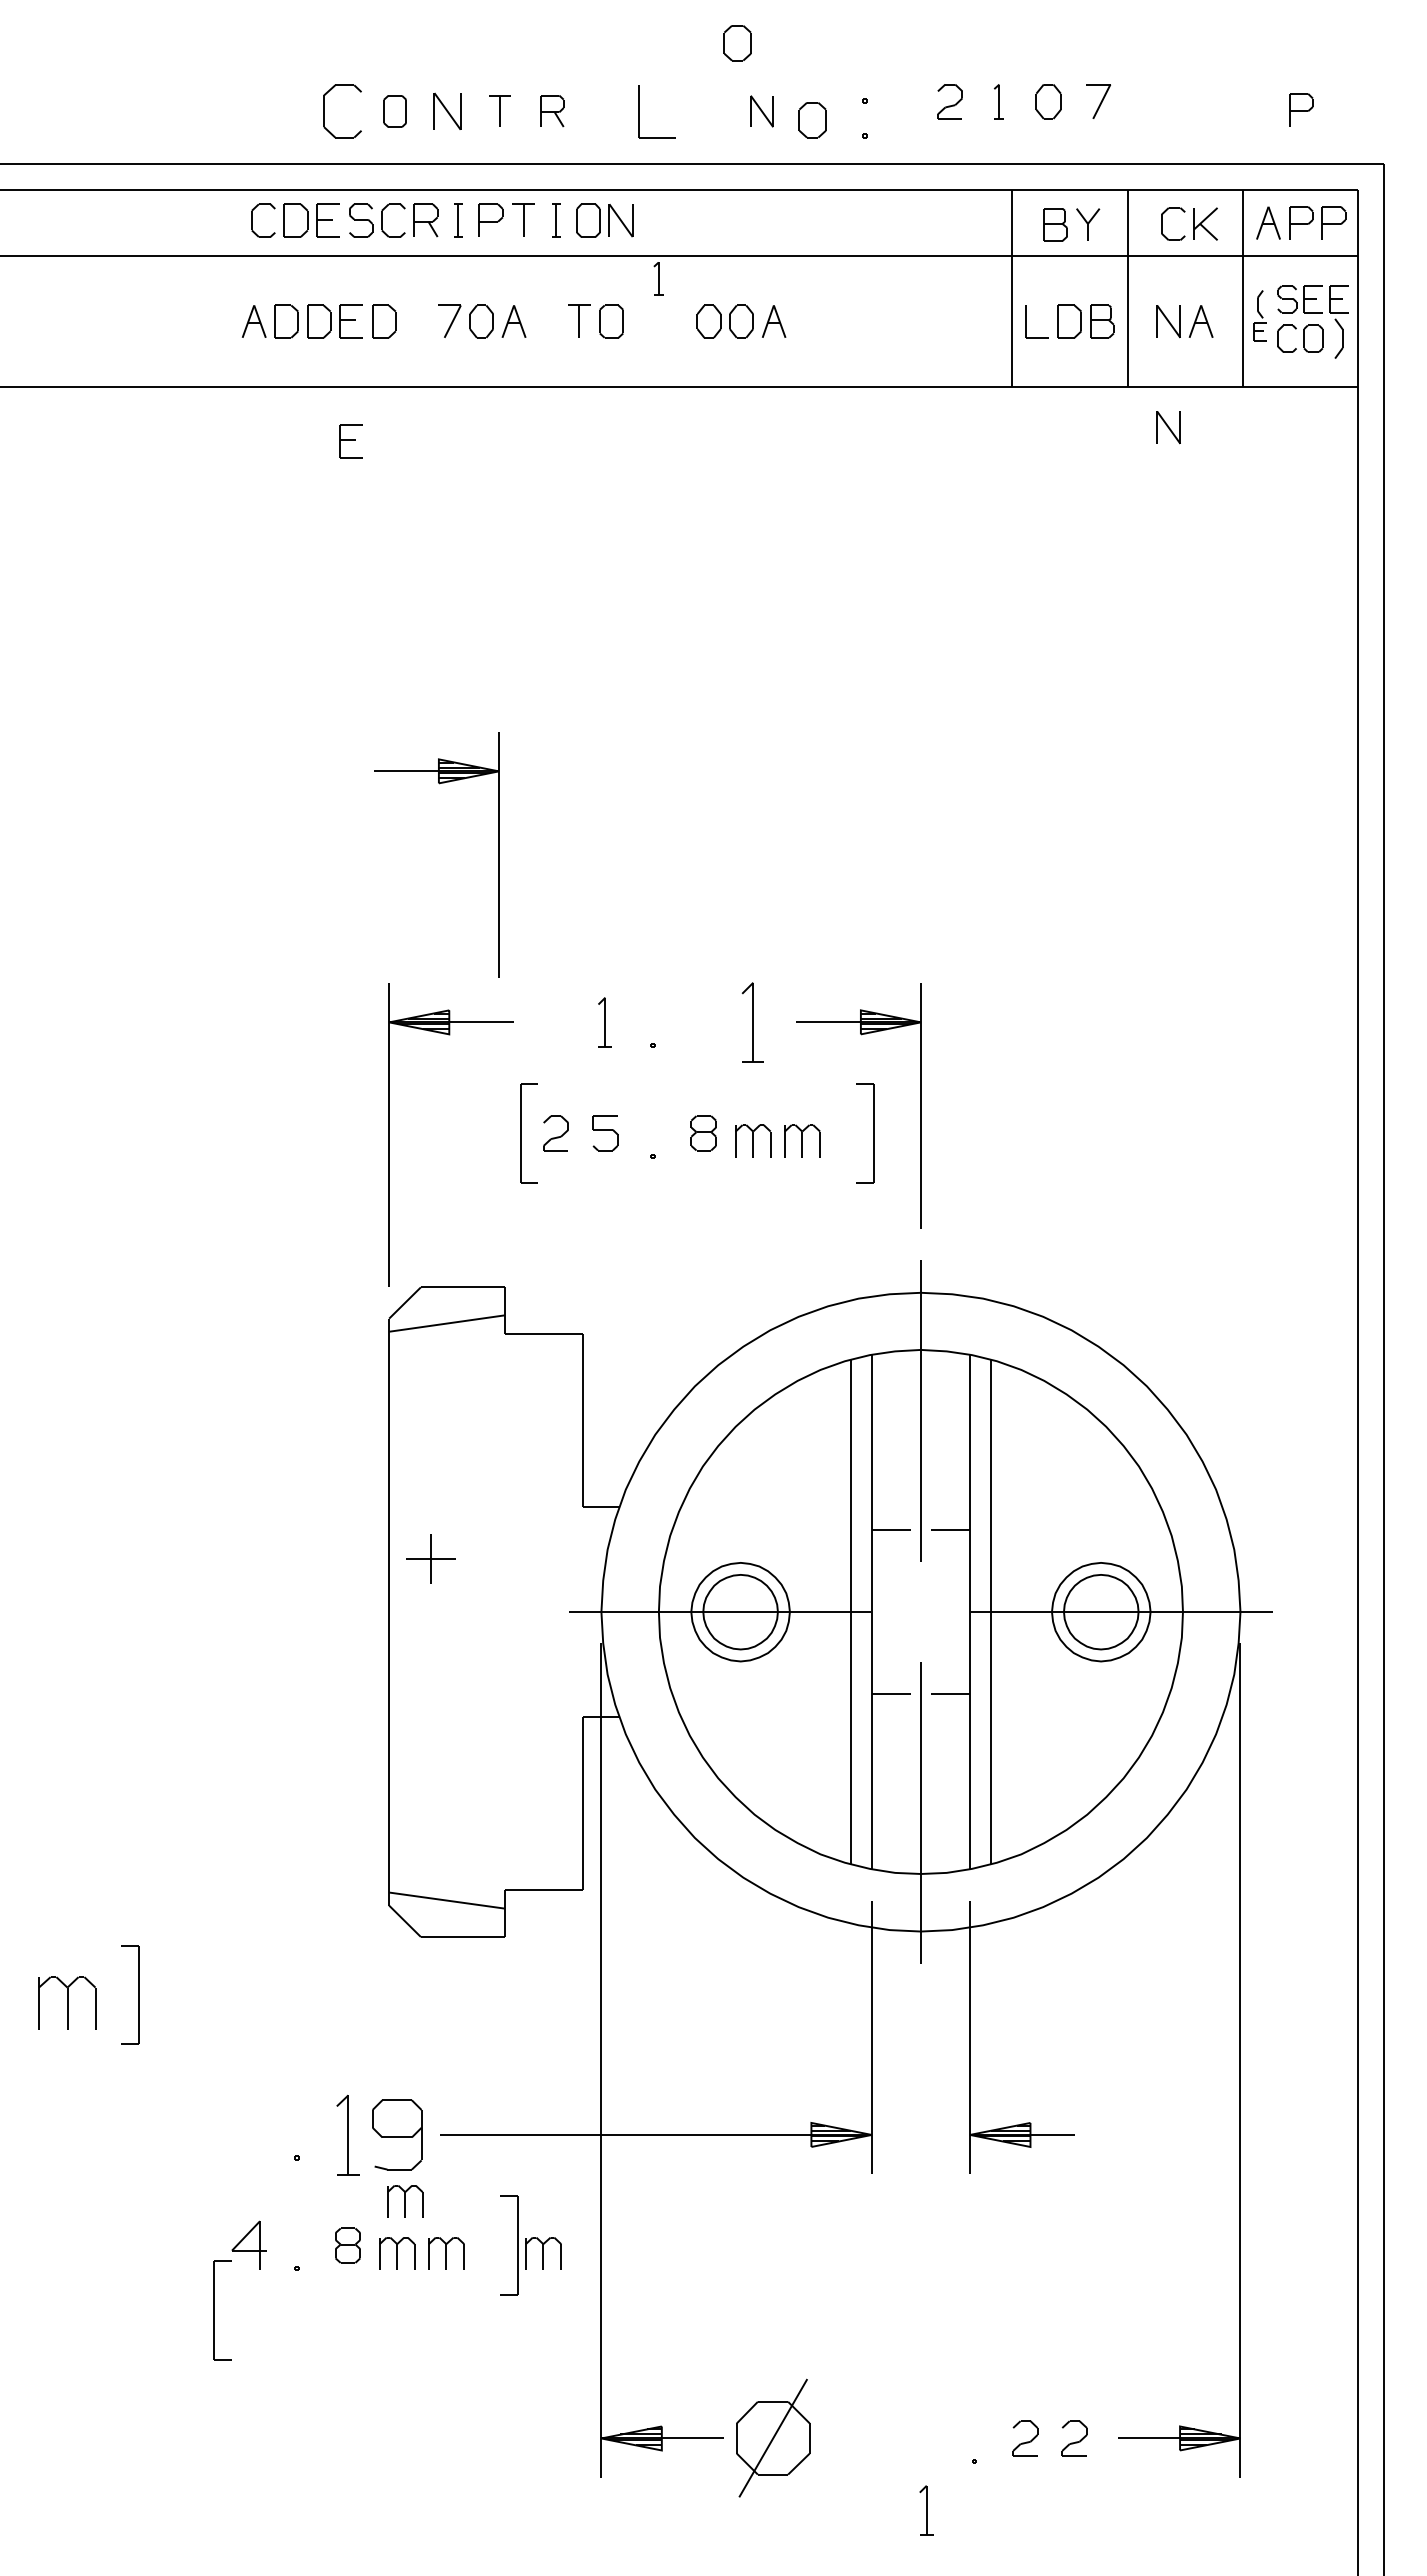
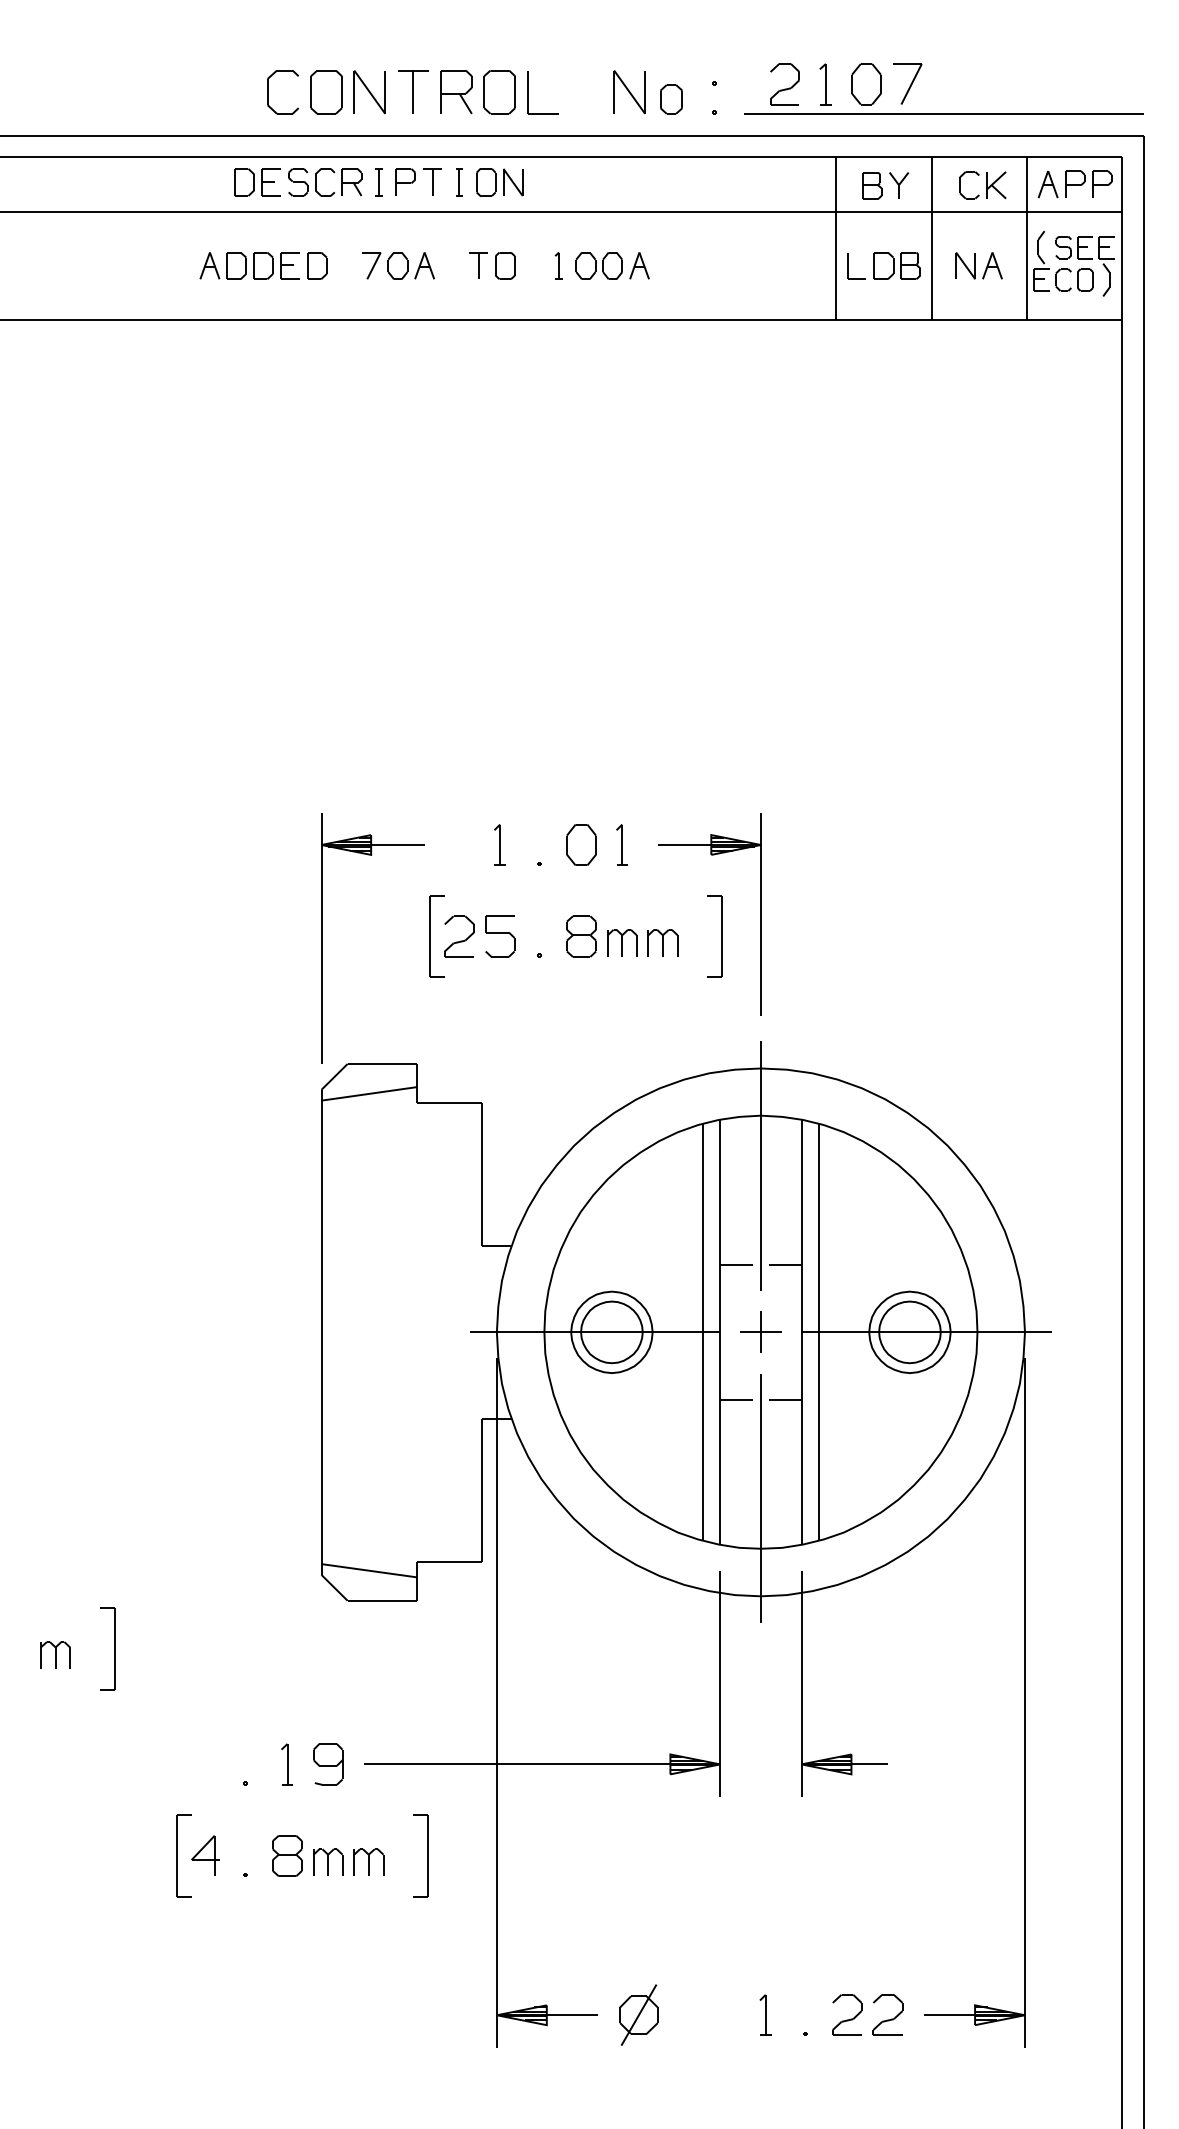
part: (737, 43) -> (609, 36), removed
part: (950, 101) -> (785, 83), size x1.43
part: (998, 101) -> (825, 83), size x1.43
part: (1048, 101) -> (866, 83), size x1.43
part: (1098, 101) -> (907, 83), size x1.43
part: (1301, 109) -> (1075, 90), removed
part: (499, 110) -> (412, 91), size x1.67
part: (552, 110) -> (456, 91), size x1.67
part: (394, 111) -> (325, 92), size x1.67
part: (447, 111) -> (369, 92), size x1.43
part: (604, 111) -> (499, 92), added
part: (761, 111) -> (629, 92), size x1.67
line: (1142, 137) -> (944, 113), added
part: (252, 220) -> (208, 182), removed
part: (658, 278) -> (558, 265), moved
part: (1260, 315) -> (1041, 260), size x1.43
part: (1168, 427) -> (965, 353), removed
part: (350, 441) -> (289, 364), removed
part: (498, 854) -> (411, 706), removed
part: (703, 1022) -> (581, 845), added
part: (752, 1022) -> (621, 845), size x0.62
part: (555, 1133) -> (458, 936), size x1.43
part: (605, 1133) -> (500, 936), size x1.43
part: (703, 1133) -> (581, 936), size x1.43
part: (430, 1558) -> (760, 1331), moved
part: (67, 2002) -> (55, 1654), size x0.62
part: (347, 2134) -> (287, 1764), size x0.62
part: (397, 2134) -> (328, 1764), size x0.71
part: (405, 2201) -> (334, 1819), removed
part: (347, 2245) -> (287, 1855), size x1.43
part: (543, 2253) -> (449, 1862), removed
part: (214, 2310) -> (177, 1855), moved
part: (773, 2438) -> (639, 2015), size x0.62
part: (1025, 2438) -> (847, 2015), size x1.43
part: (1074, 2438) -> (887, 2015), size x1.43
part: (926, 2510) -> (765, 2015), moved

